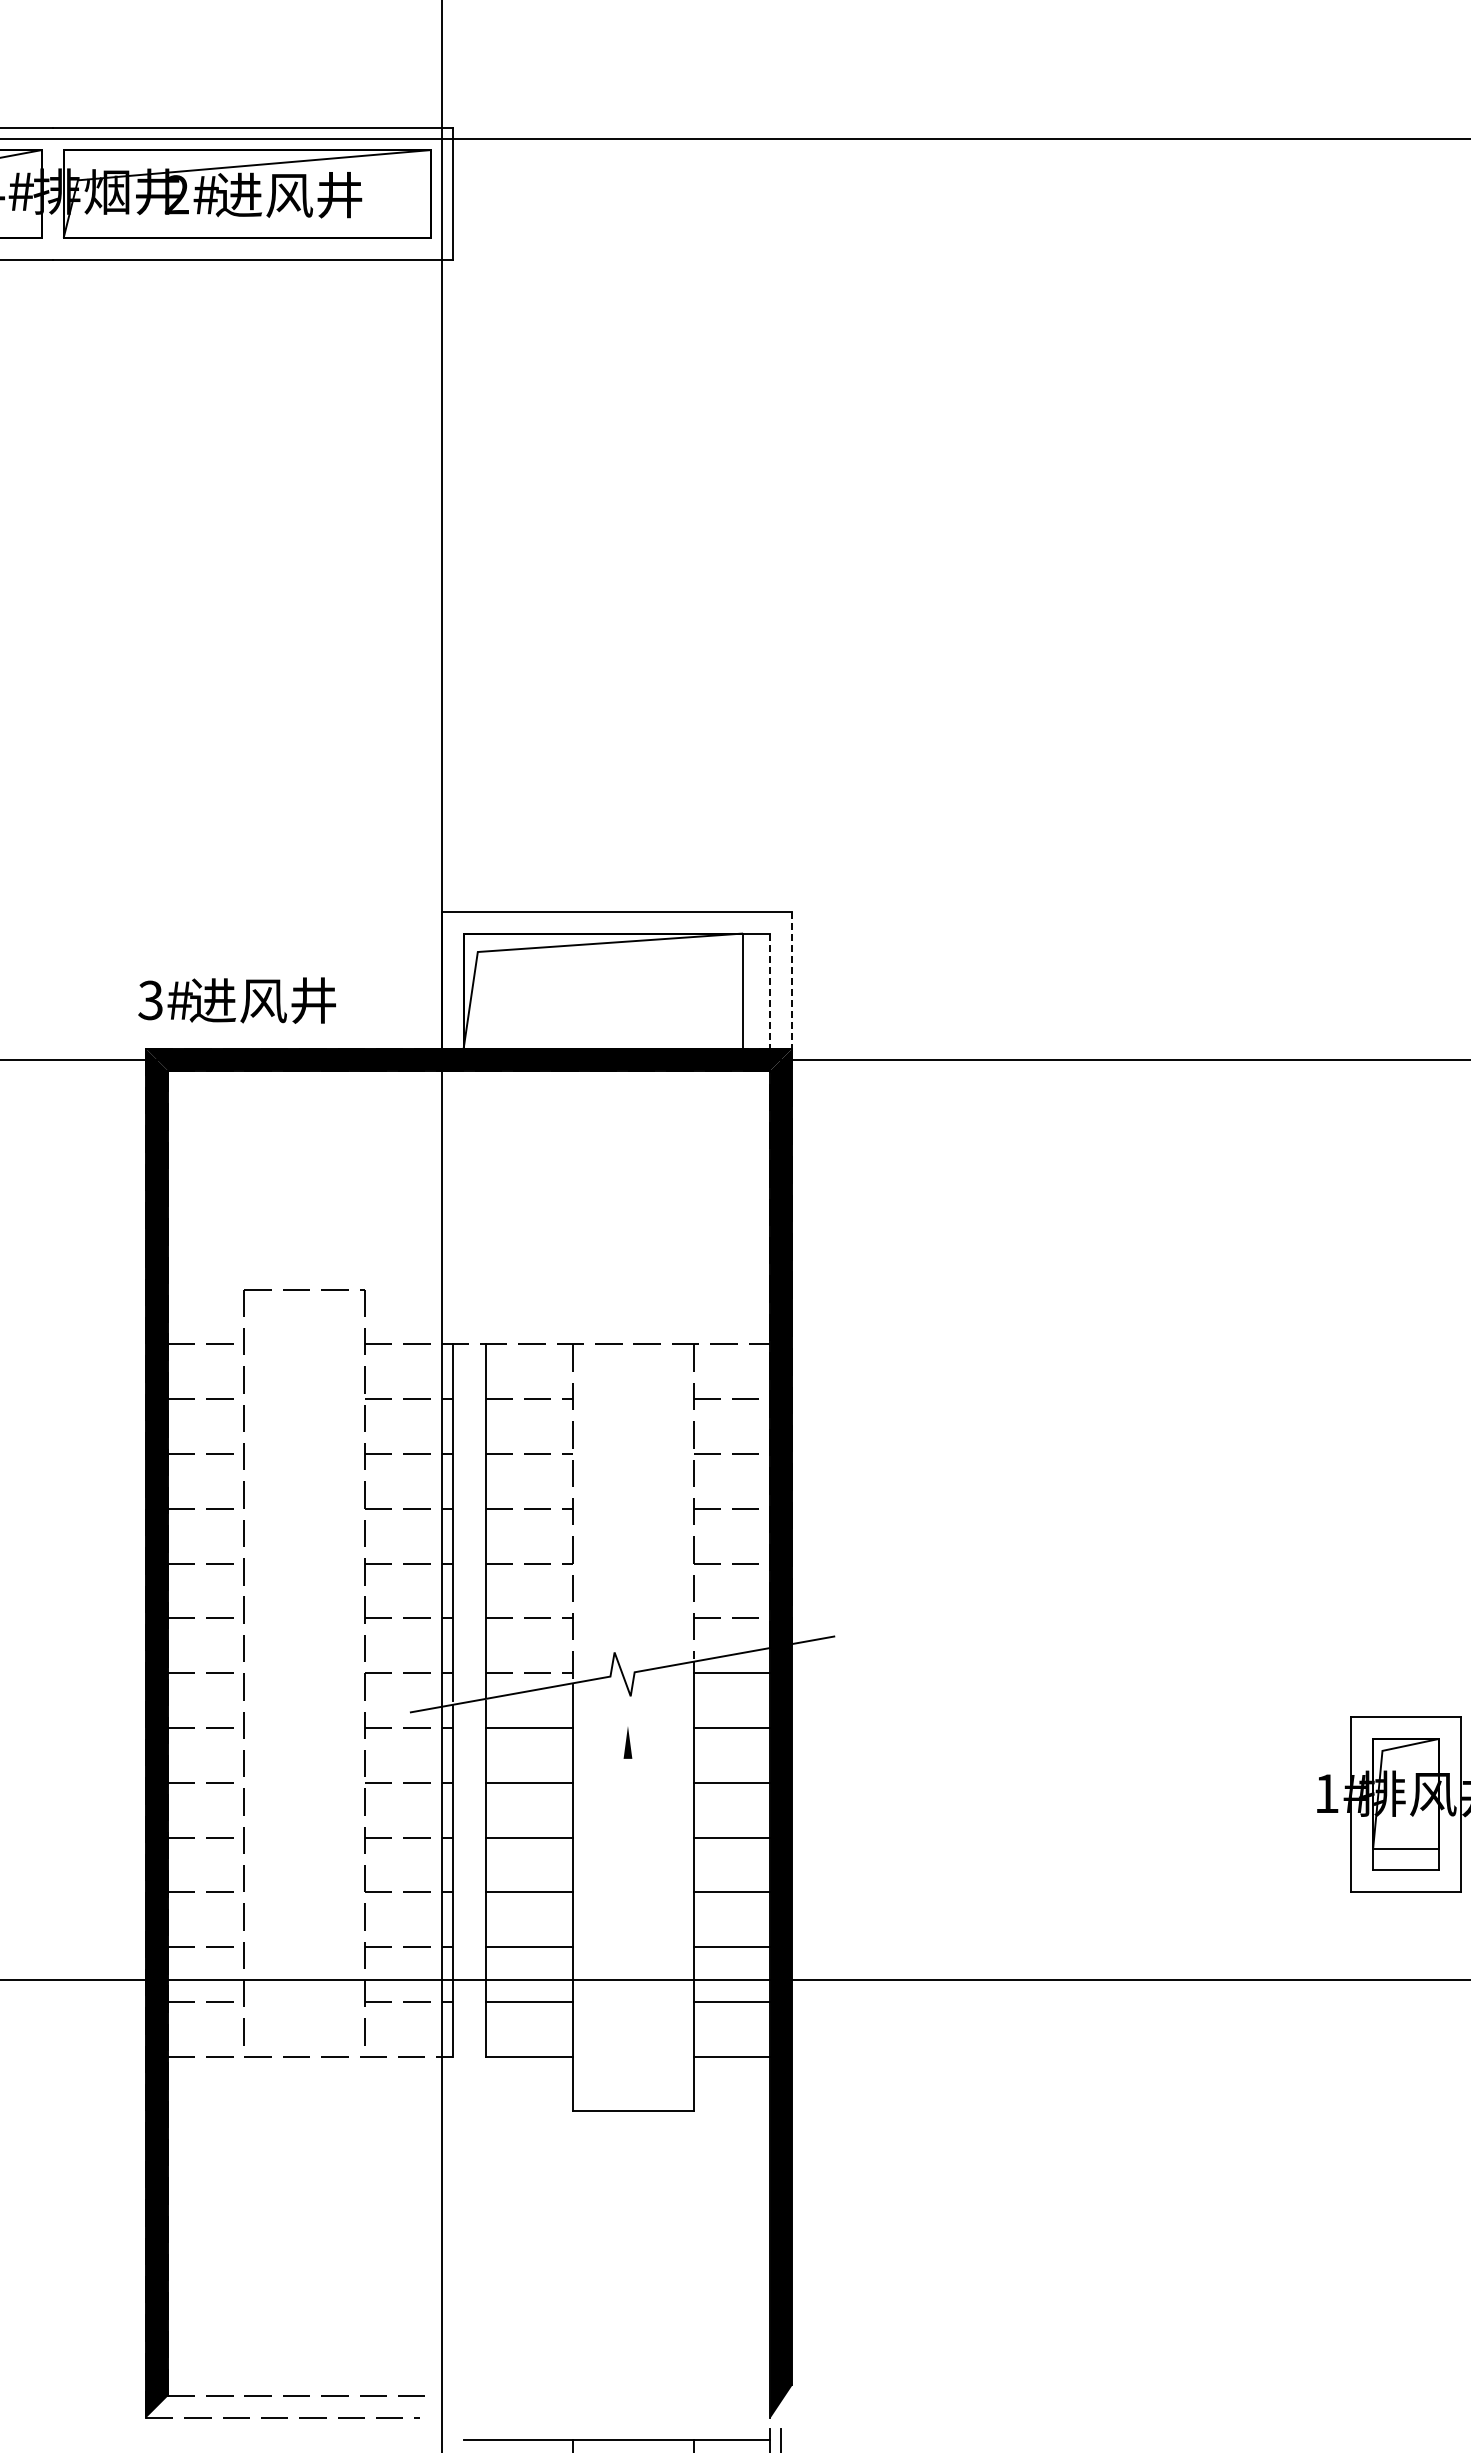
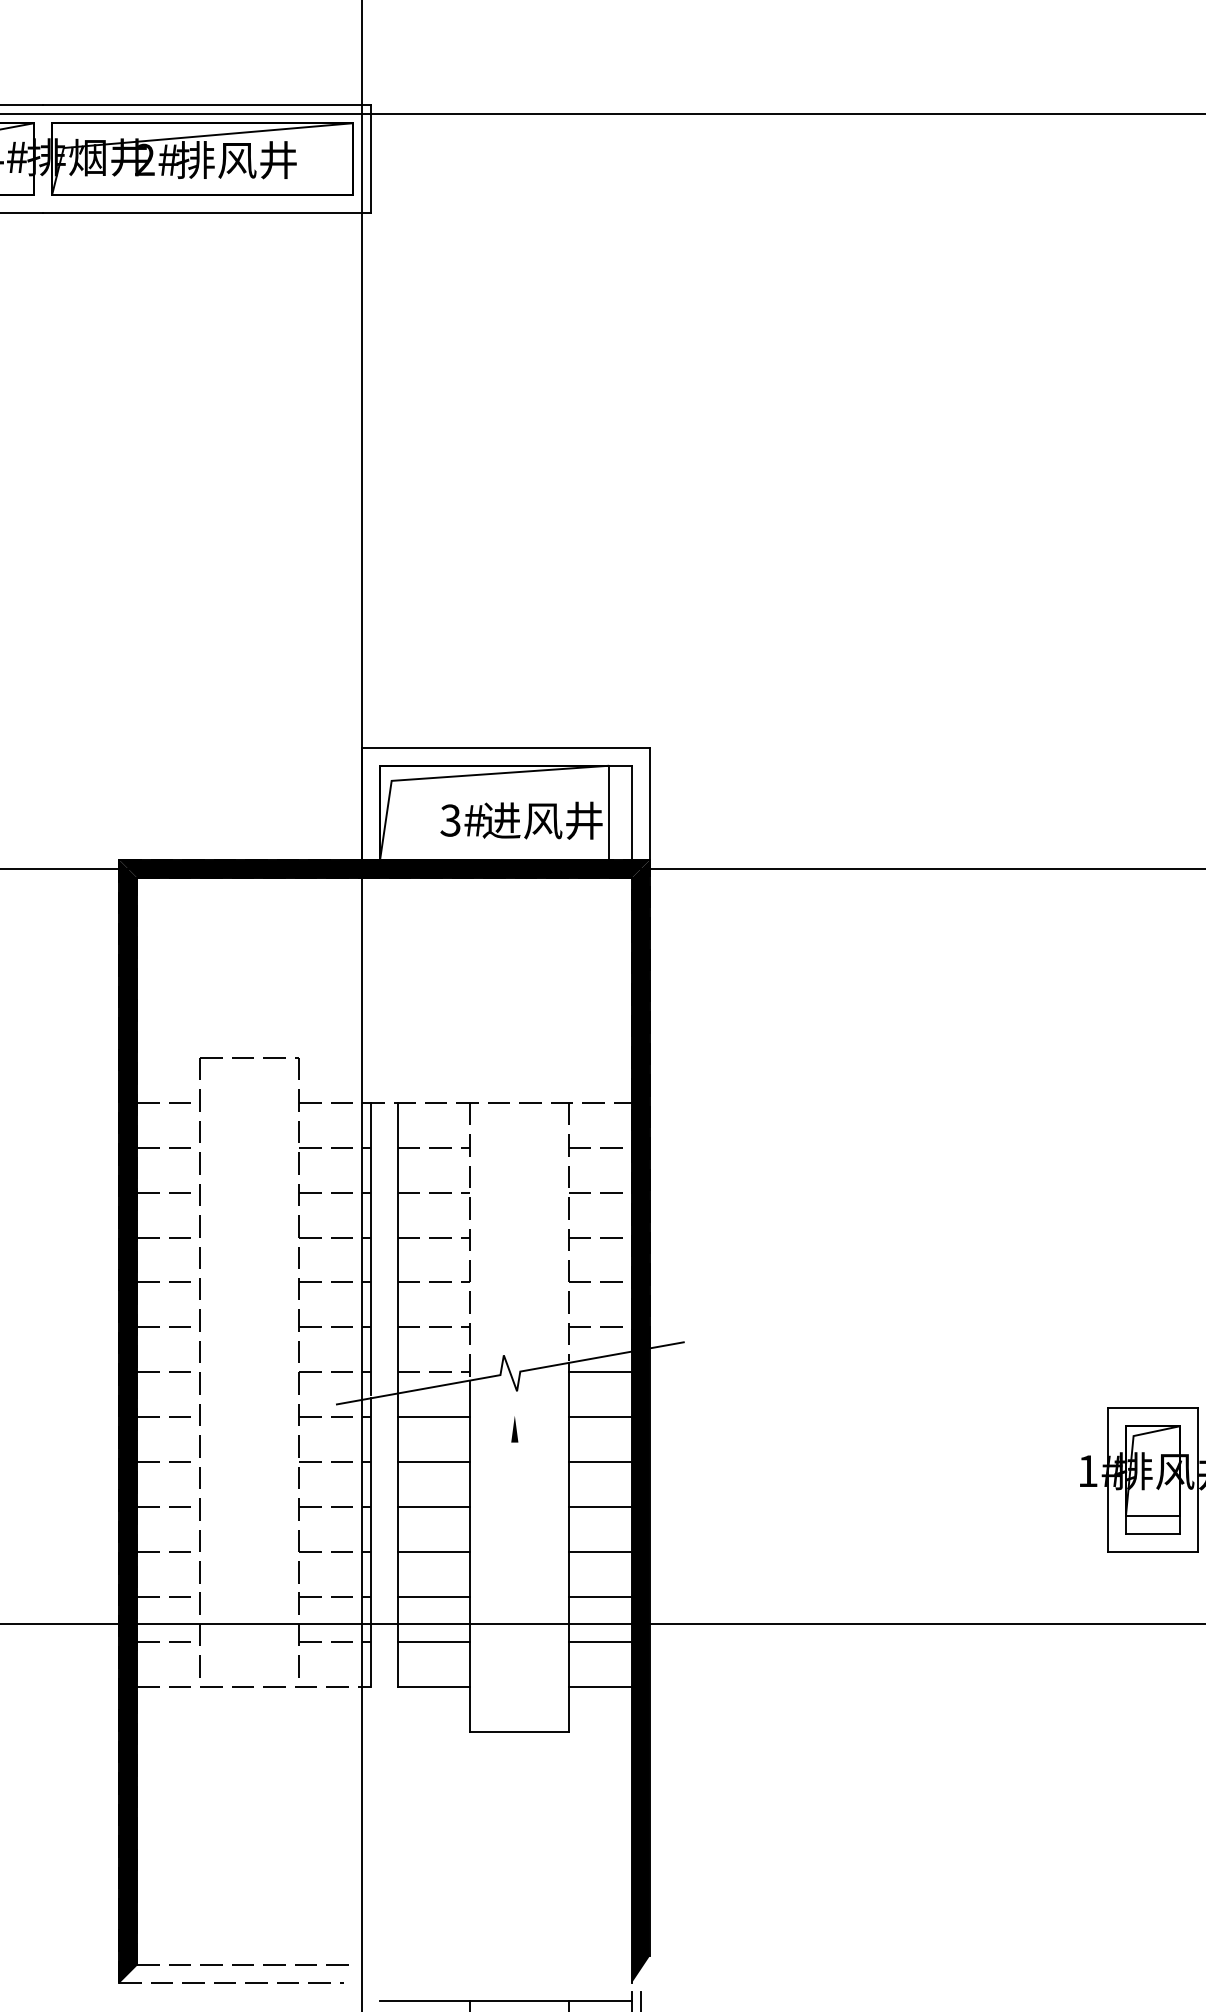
text: (238, 194) -> (195, 159), 进风井 -> 排风井
line: (792, 980) -> (649, 804), dashed -> solid
line: (770, 991) -> (631, 813), dashed -> solid
text: (236, 1000) -> (520, 820), moved

